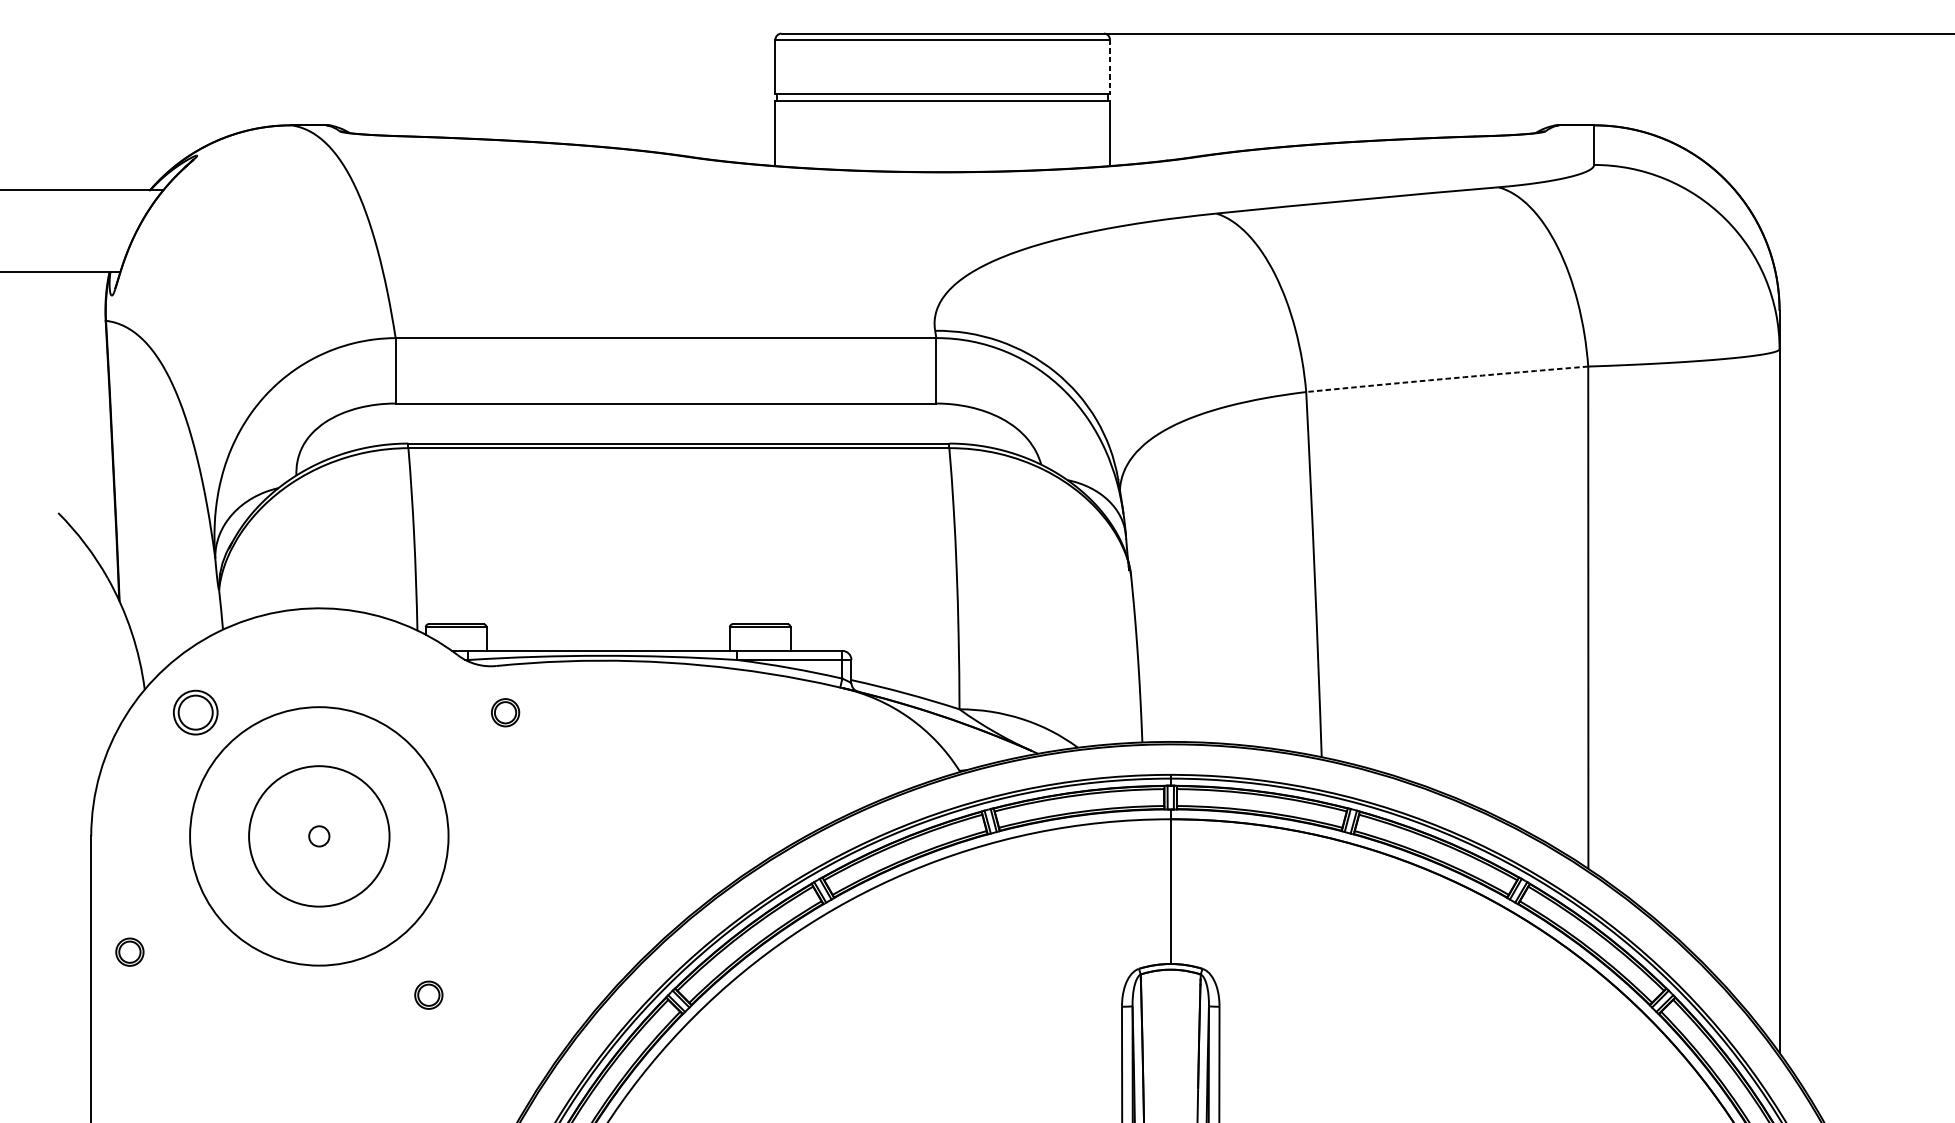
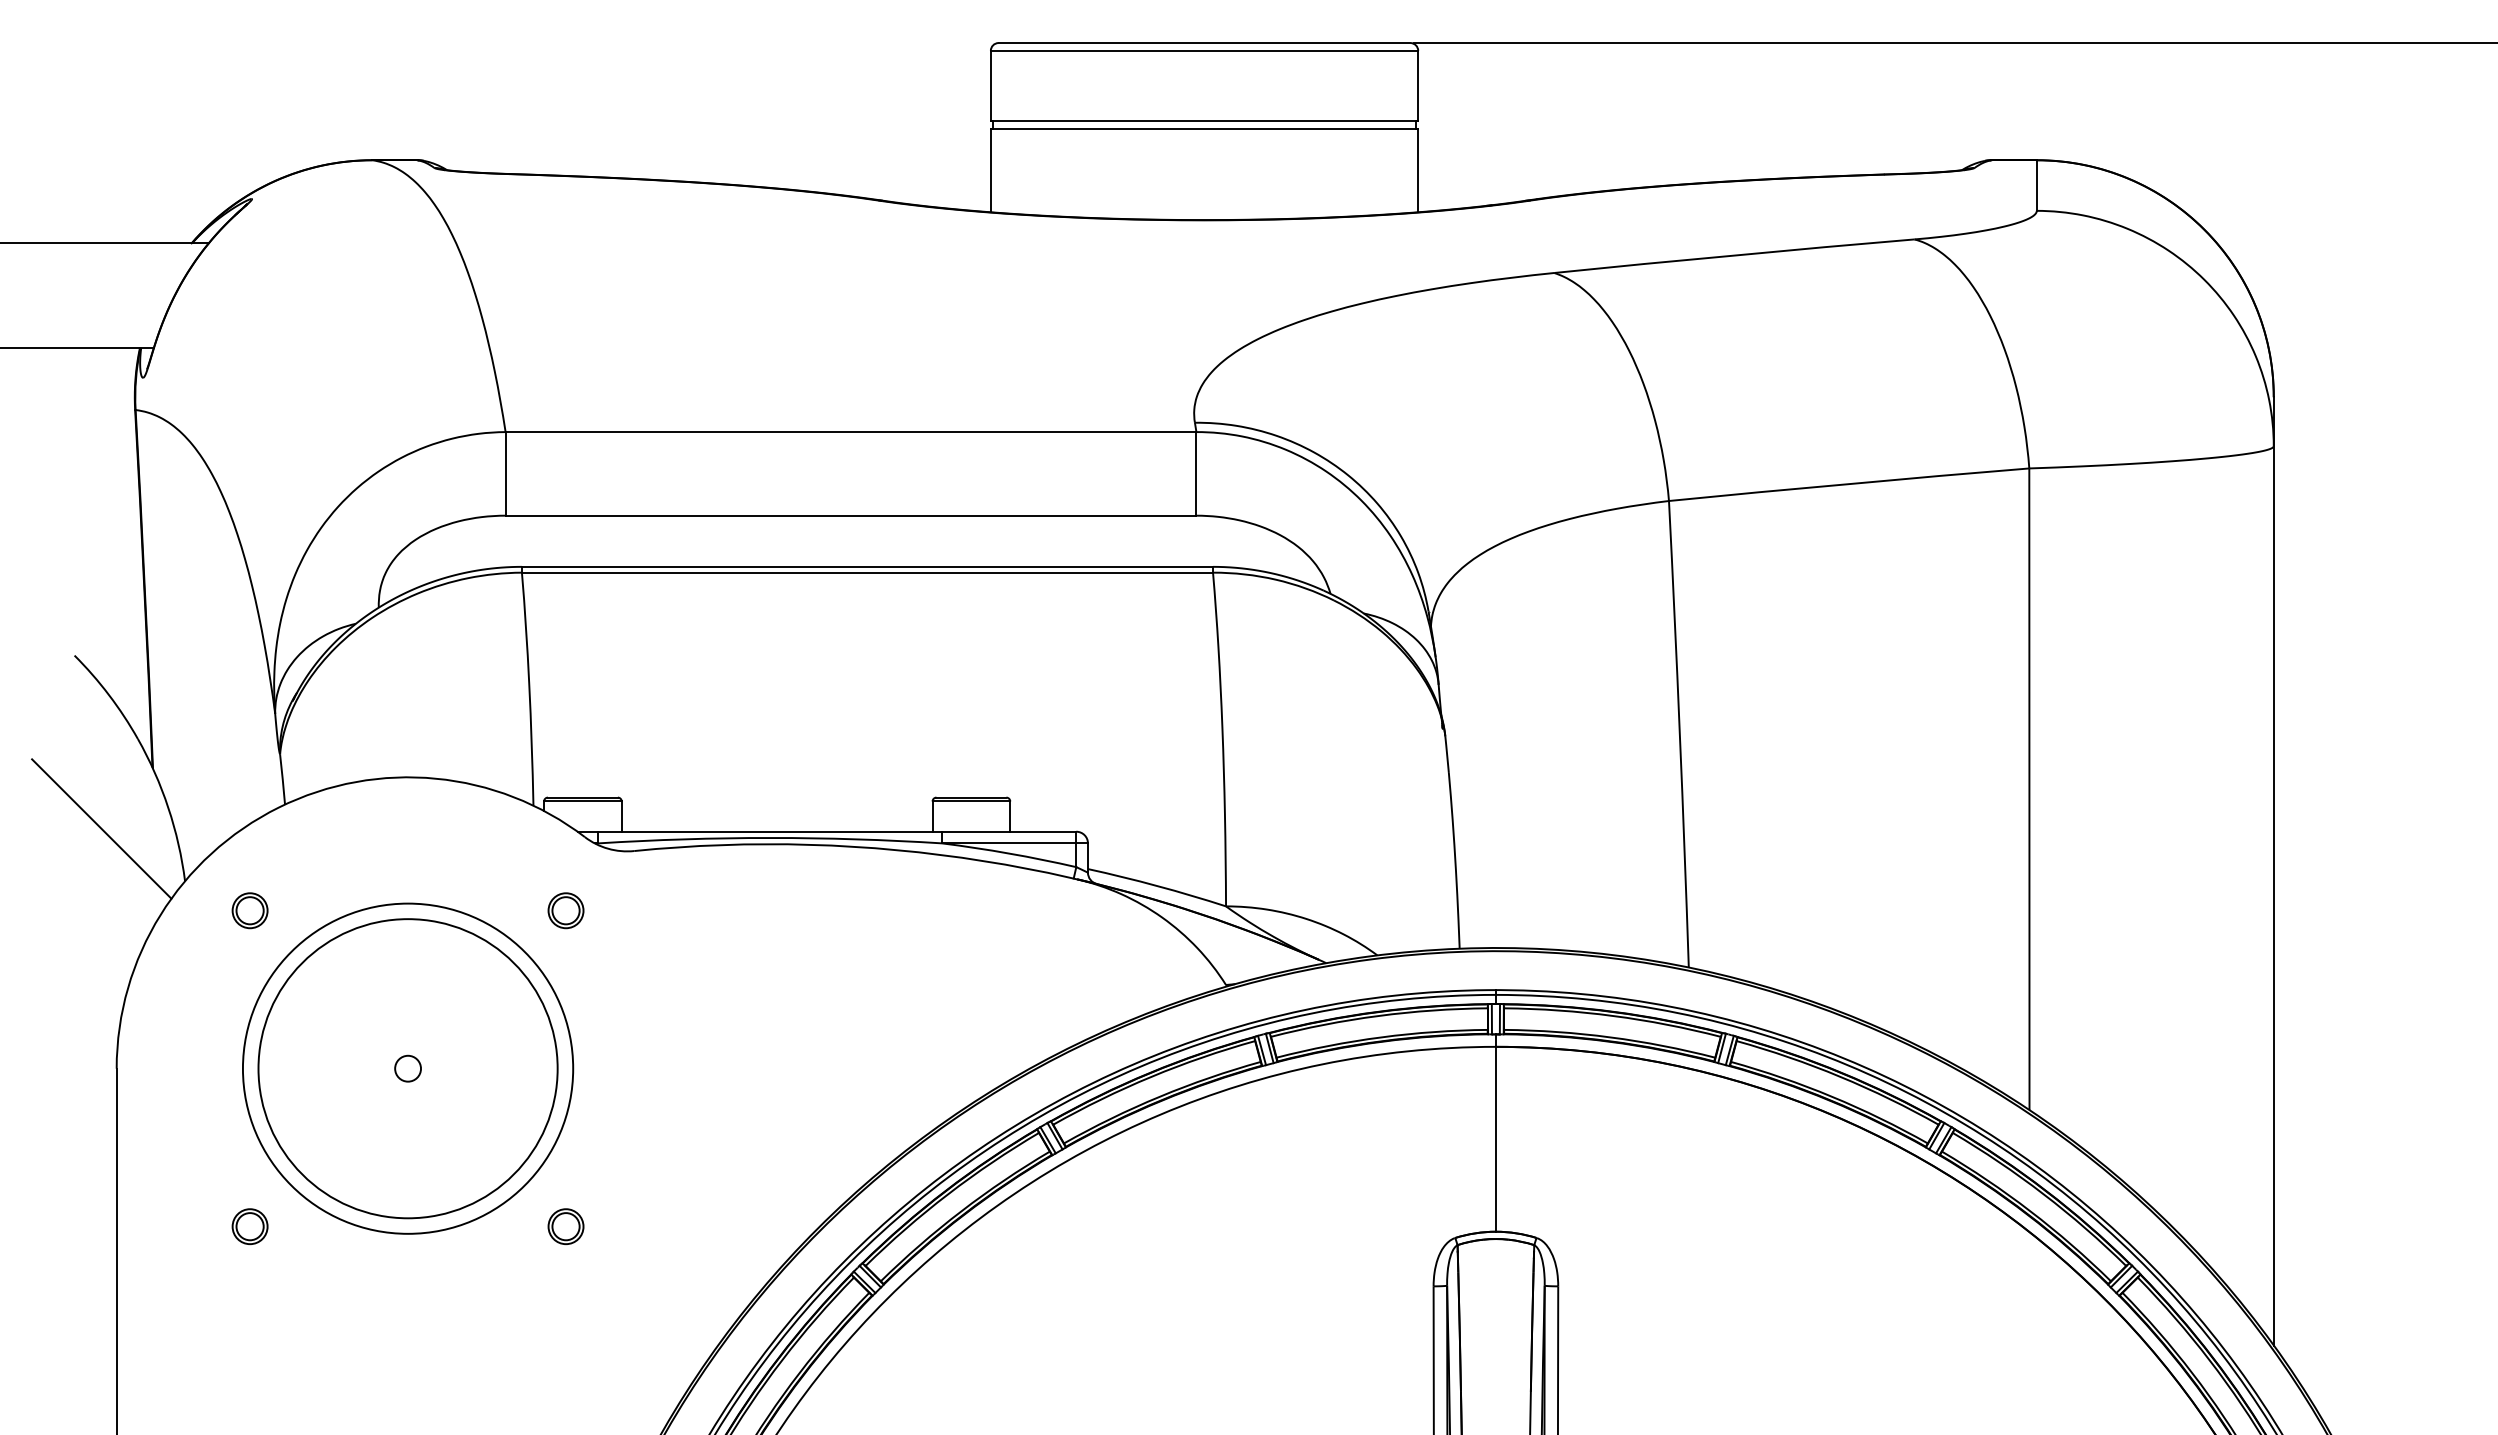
line: (1110, 66) -> (1418, 85), dashed -> solid
arc: (1447, 379) -> (1849, 484), dashed -> solid
line: (79, 648) -> (101, 828), added
part: (195, 712) -> (249, 910), size x0.62
part: (505, 712) -> (565, 910), moved
circle: (318, 836) -> (407, 1068), size x1.67
part: (129, 952) -> (249, 1226), moved
part: (428, 995) -> (565, 1226), moved

